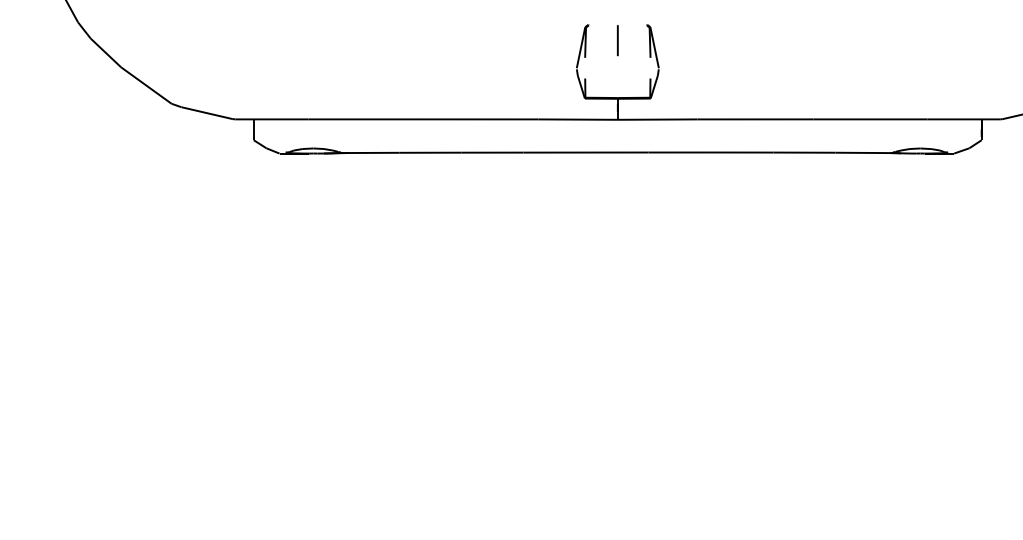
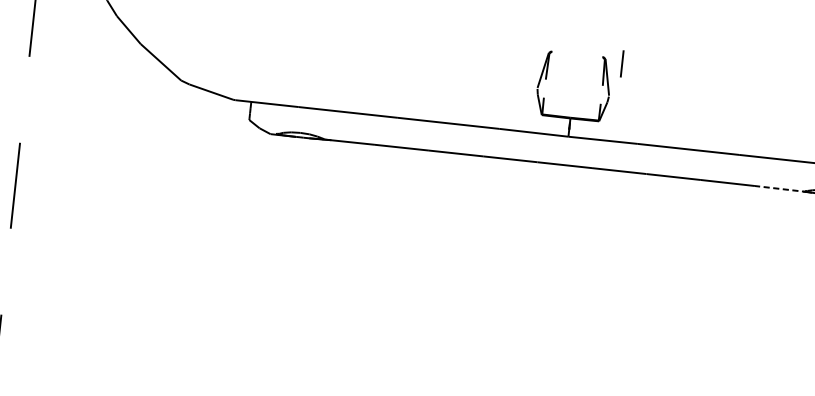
line: (617, 40) -> (621, 63), moved
line: (865, 152) -> (781, 188), solid -> dashed

